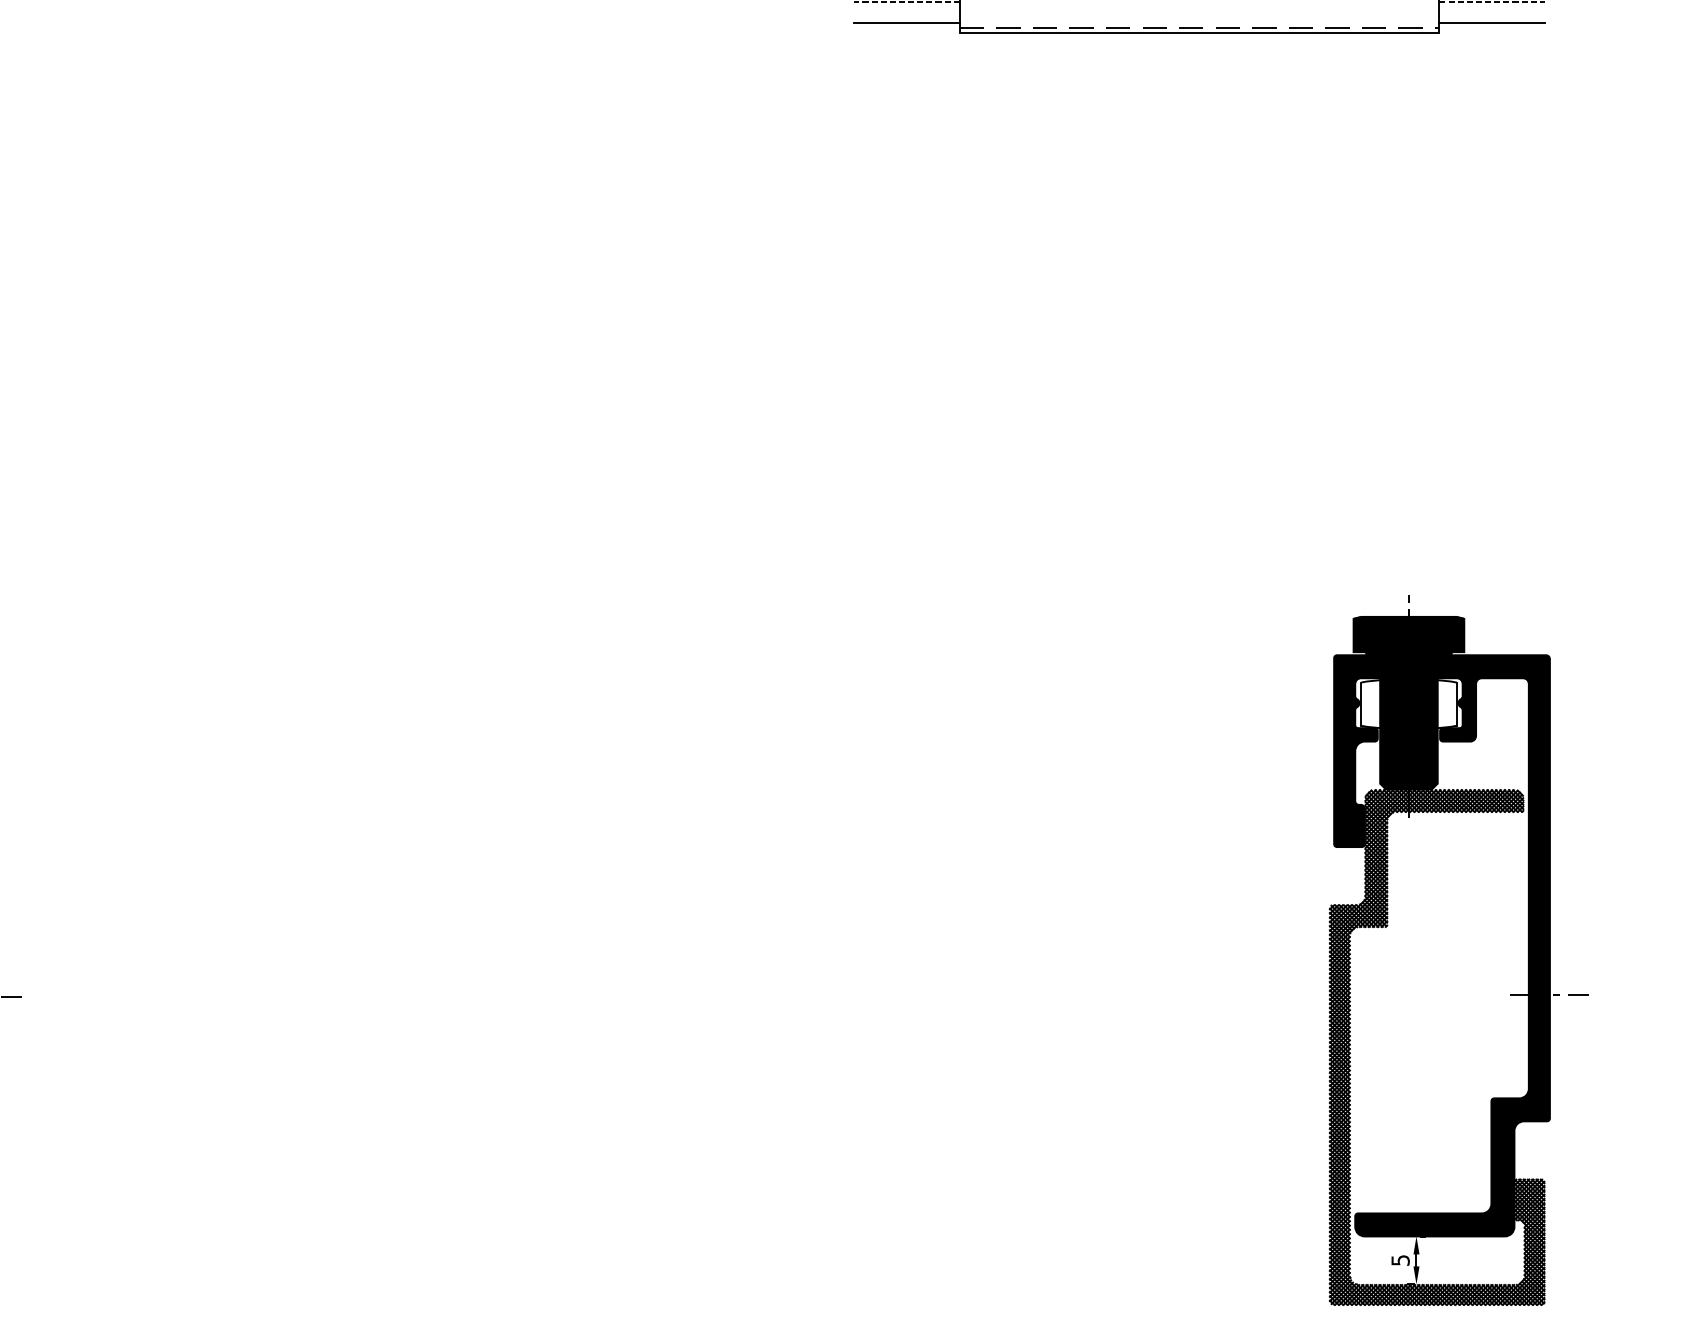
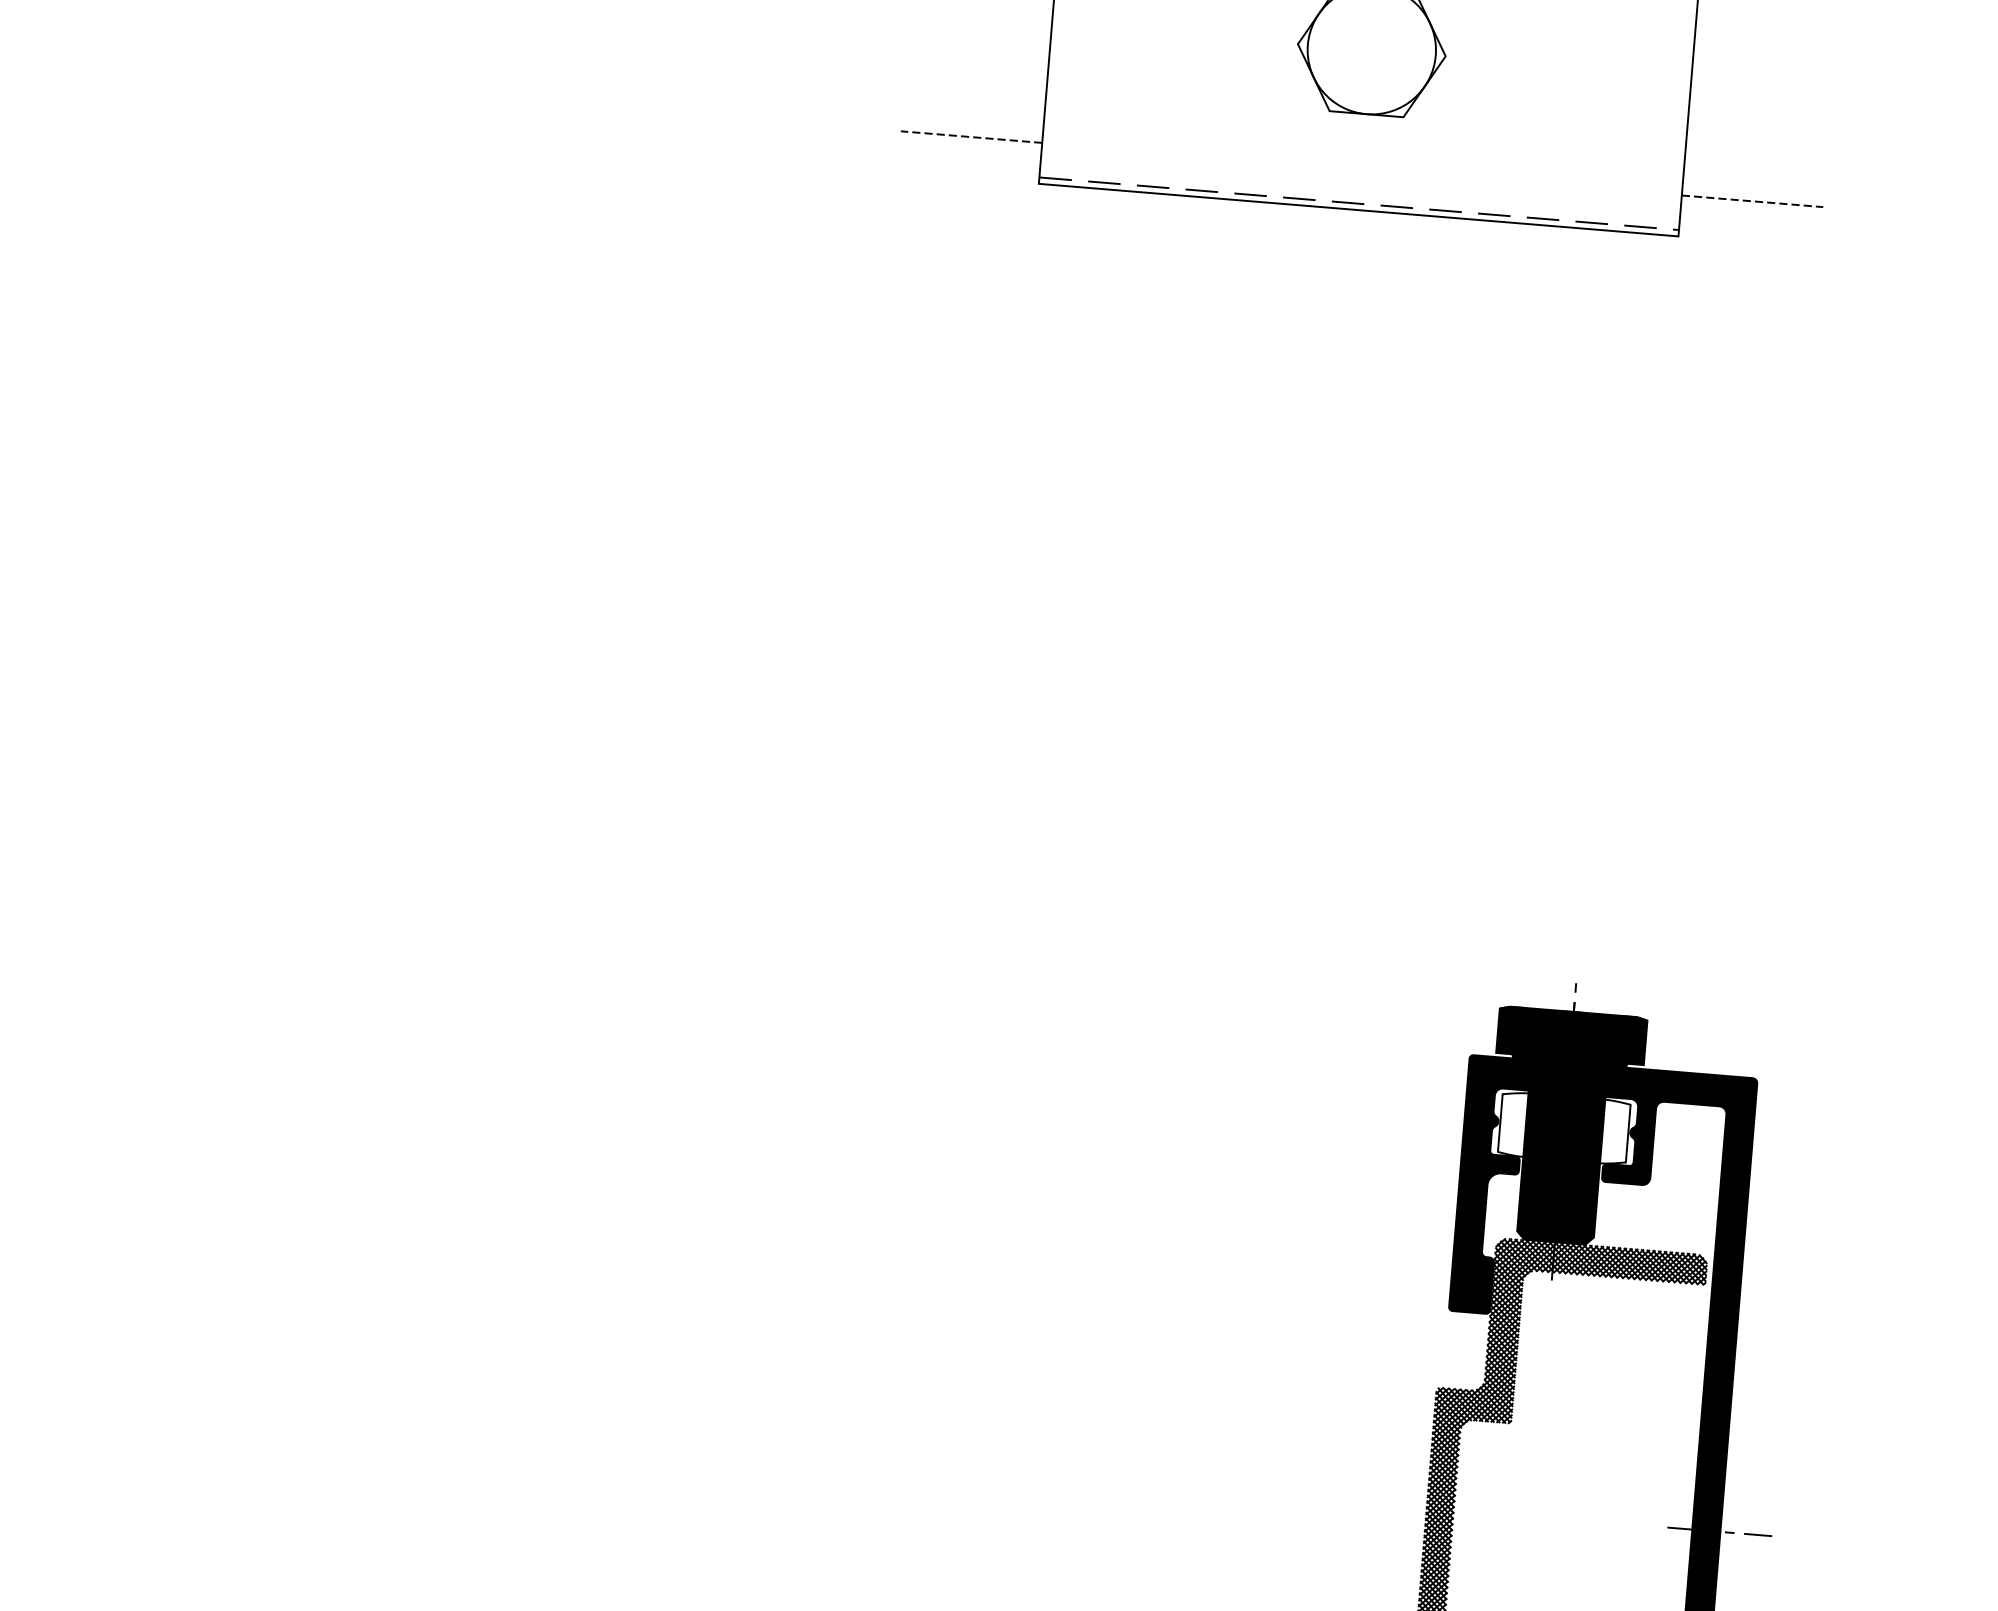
line: (906, 23) -> (968, 165), removed
line: (1492, 23) -> (1750, 229), removed

